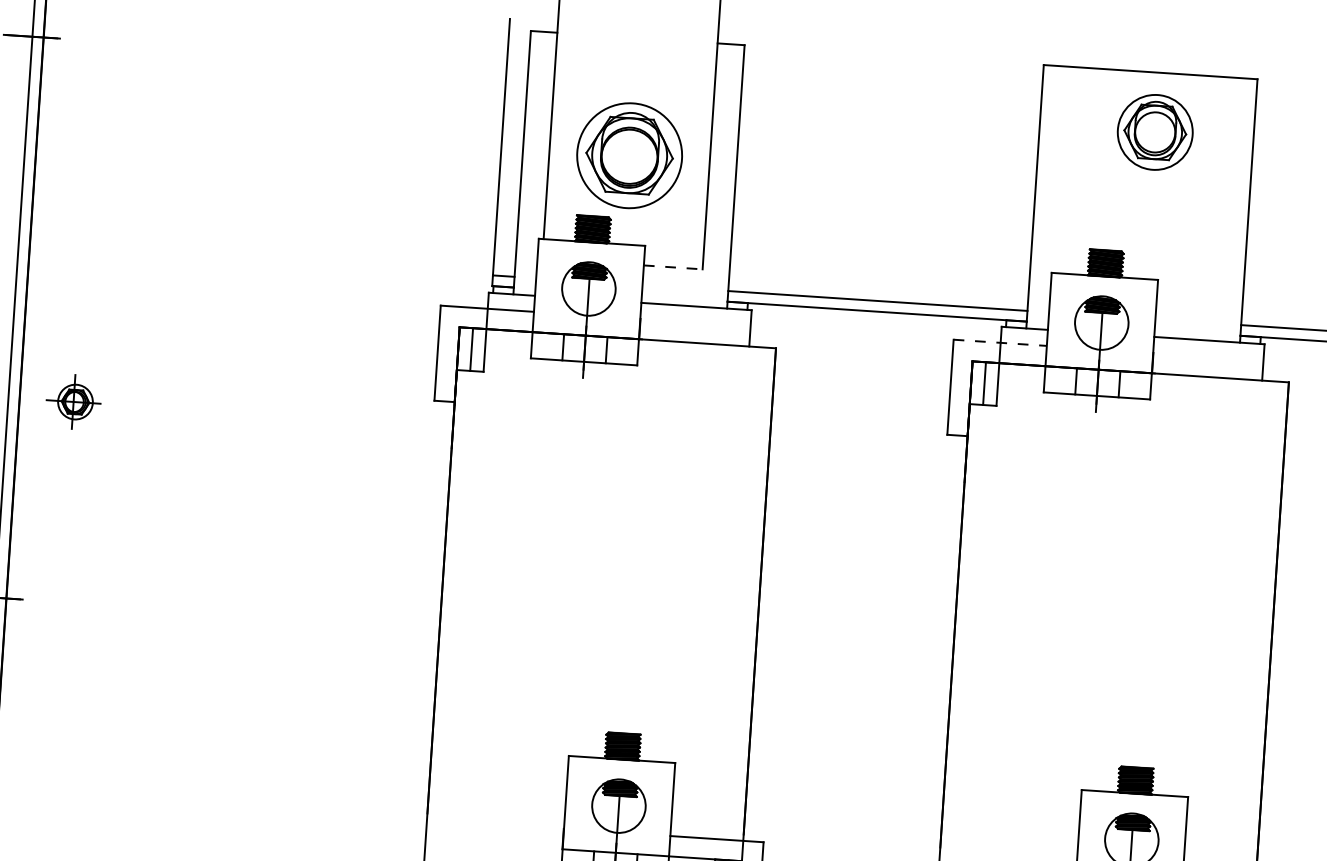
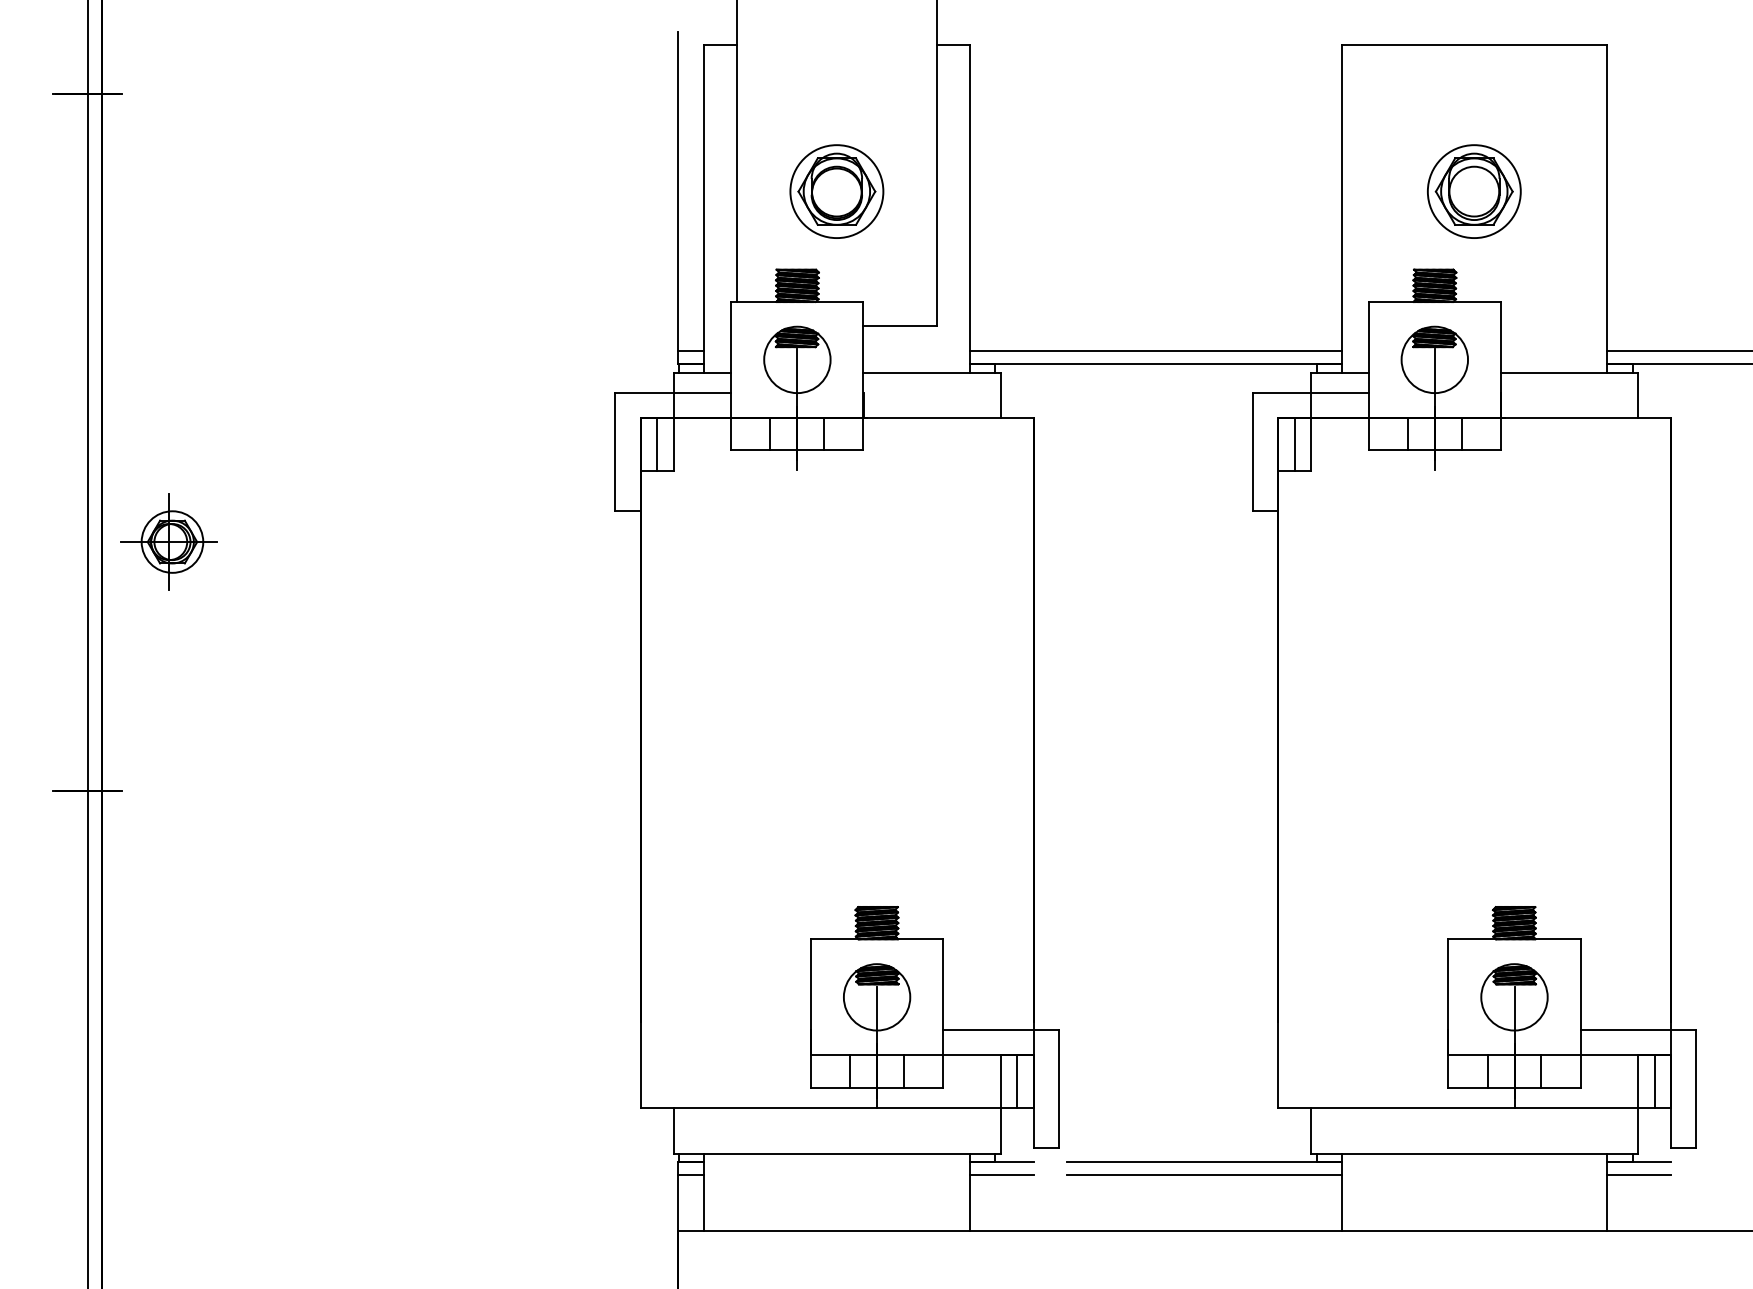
part: (1155, 132) -> (1474, 191), moved
part: (629, 155) -> (836, 191), size x0.71
line: (672, 267) -> (899, 326), dashed -> solid
line: (1000, 342) -> (1310, 392), dashed -> solid
part: (73, 401) -> (168, 541), size x1.43

